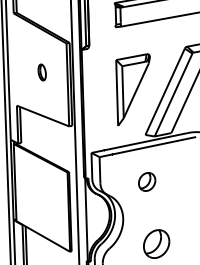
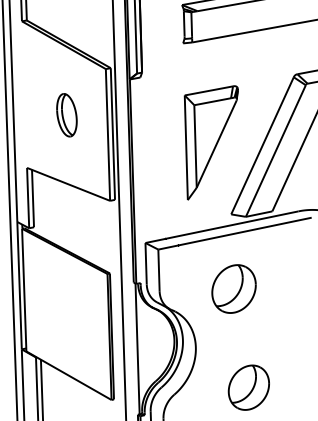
part: (42, 72) -> (67, 115), size x1.67
part: (146, 181) -> (232, 288), size x1.67

